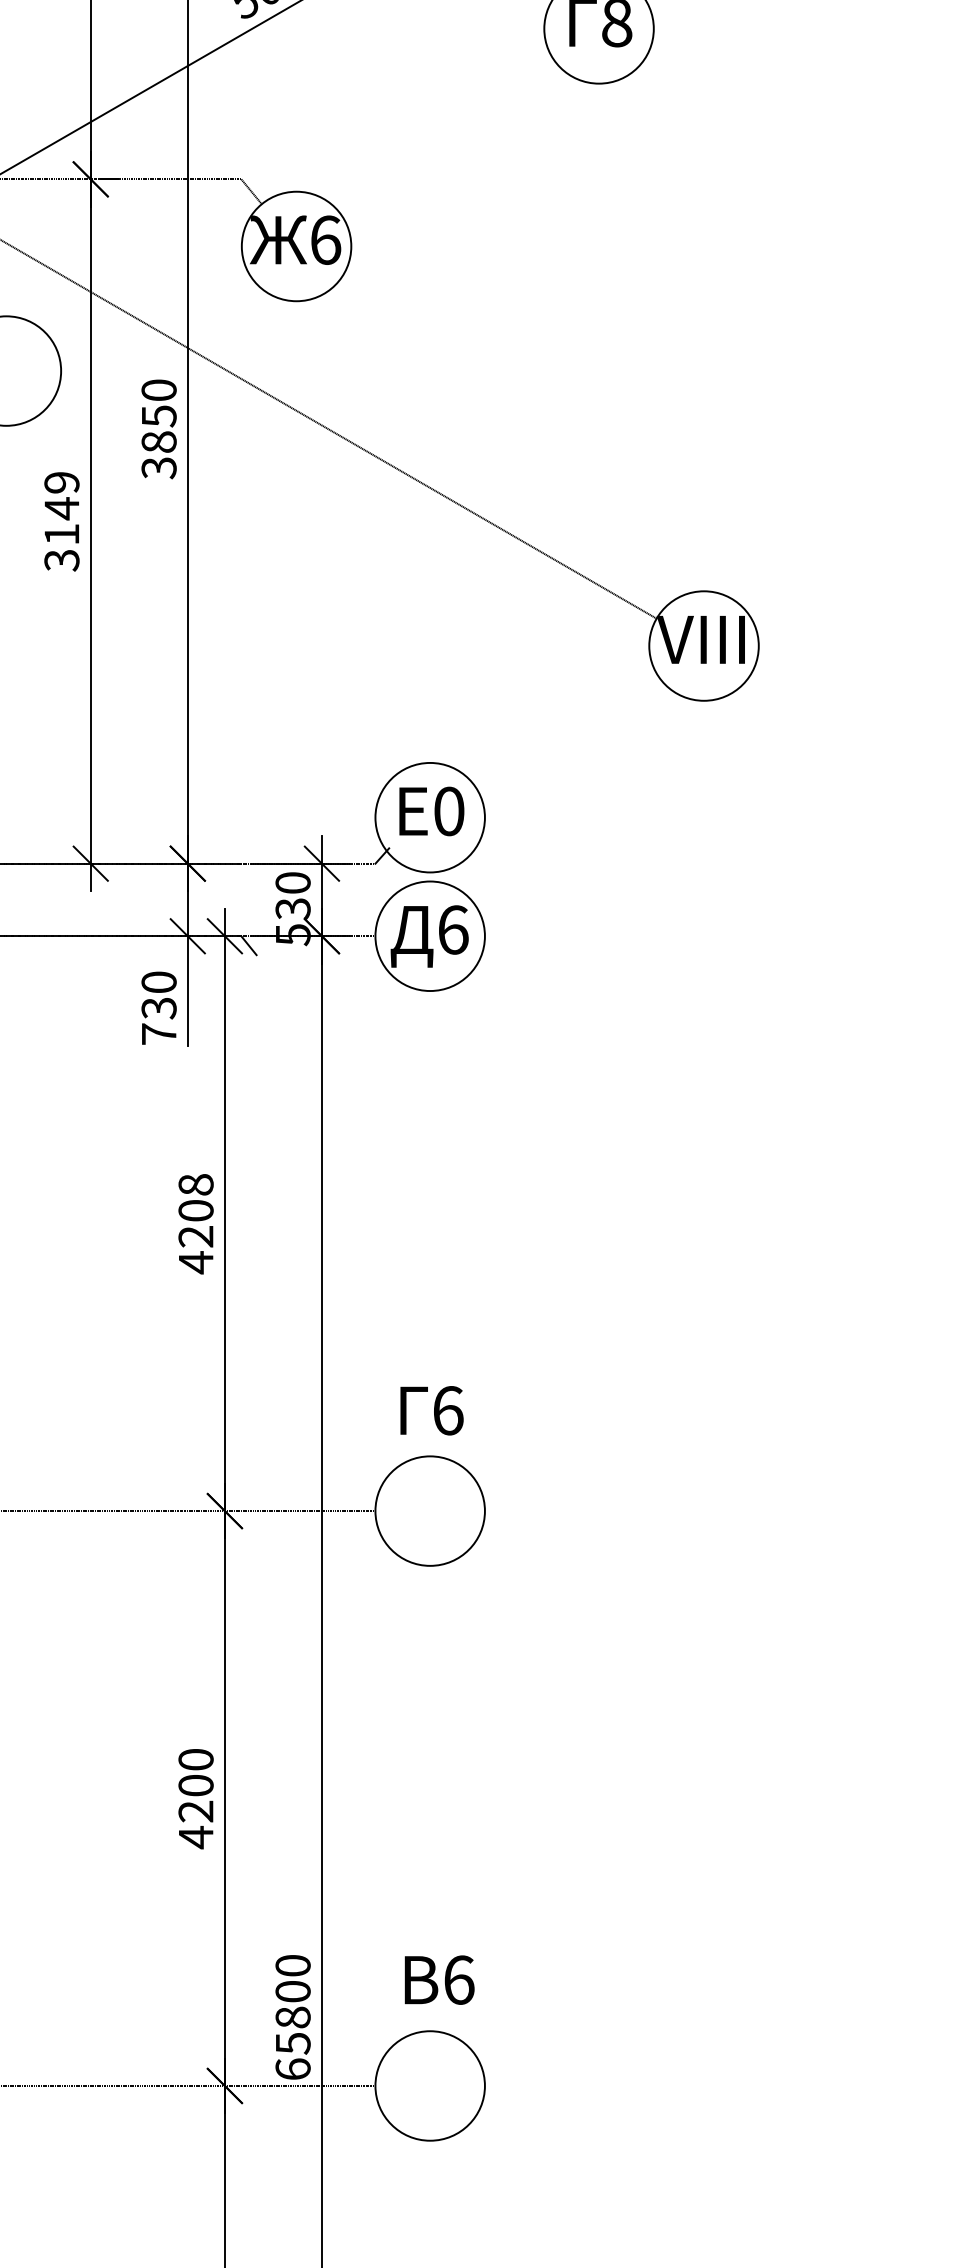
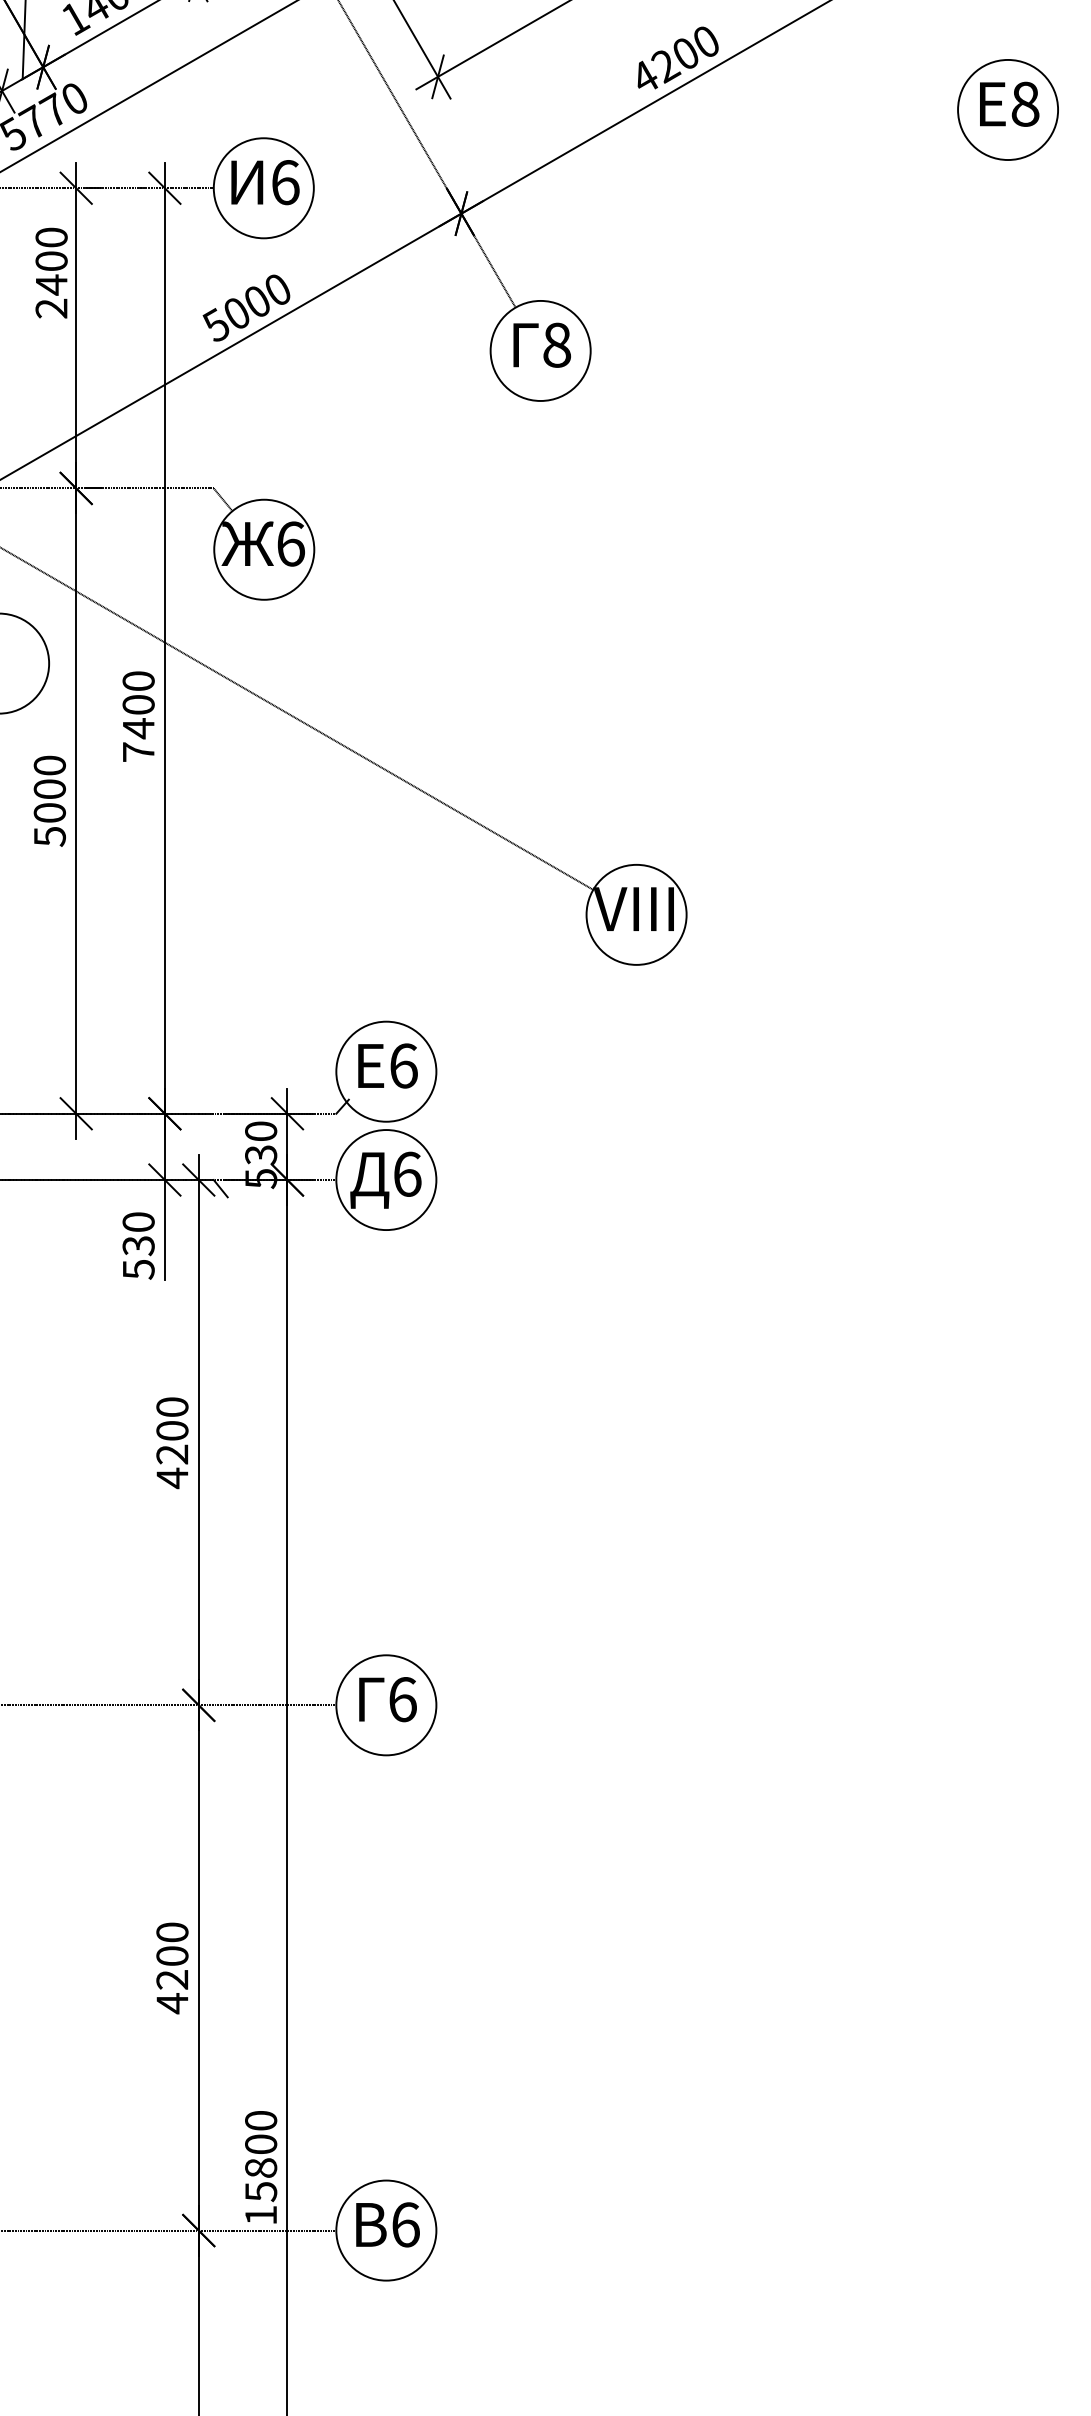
text: (158, 442) -> (138, 728), 3850 -> 7400
text: (61, 520) -> (49, 800), 3149 -> 5000
text: (448, 810) -> (403, 1065), 0 -> 6
text: (158, 1034) -> (138, 1269), 730 -> 530
text: (196, 1184) -> (172, 1406), 4208 -> 4200
text: (431, 1410) -> (387, 1699), moved
text: (439, 1979) -> (387, 2224), moved
text: (293, 2068) -> (261, 2214), 65800 -> 15800

